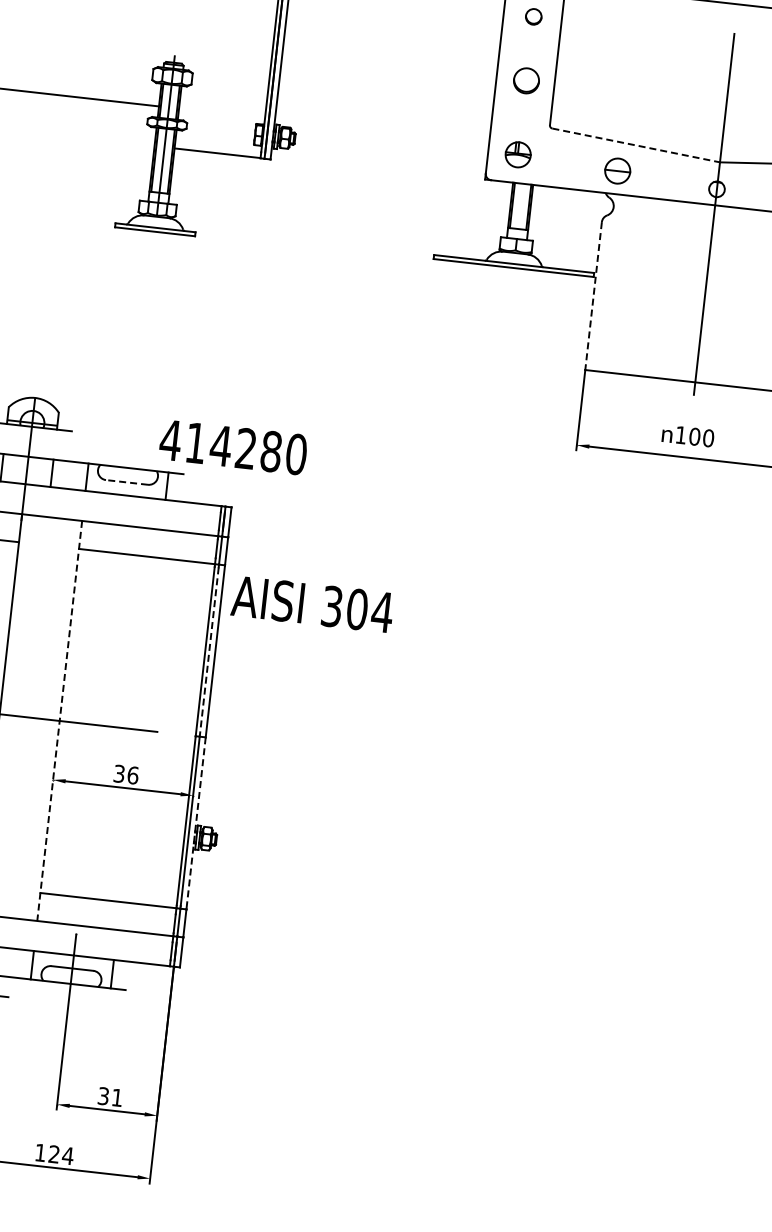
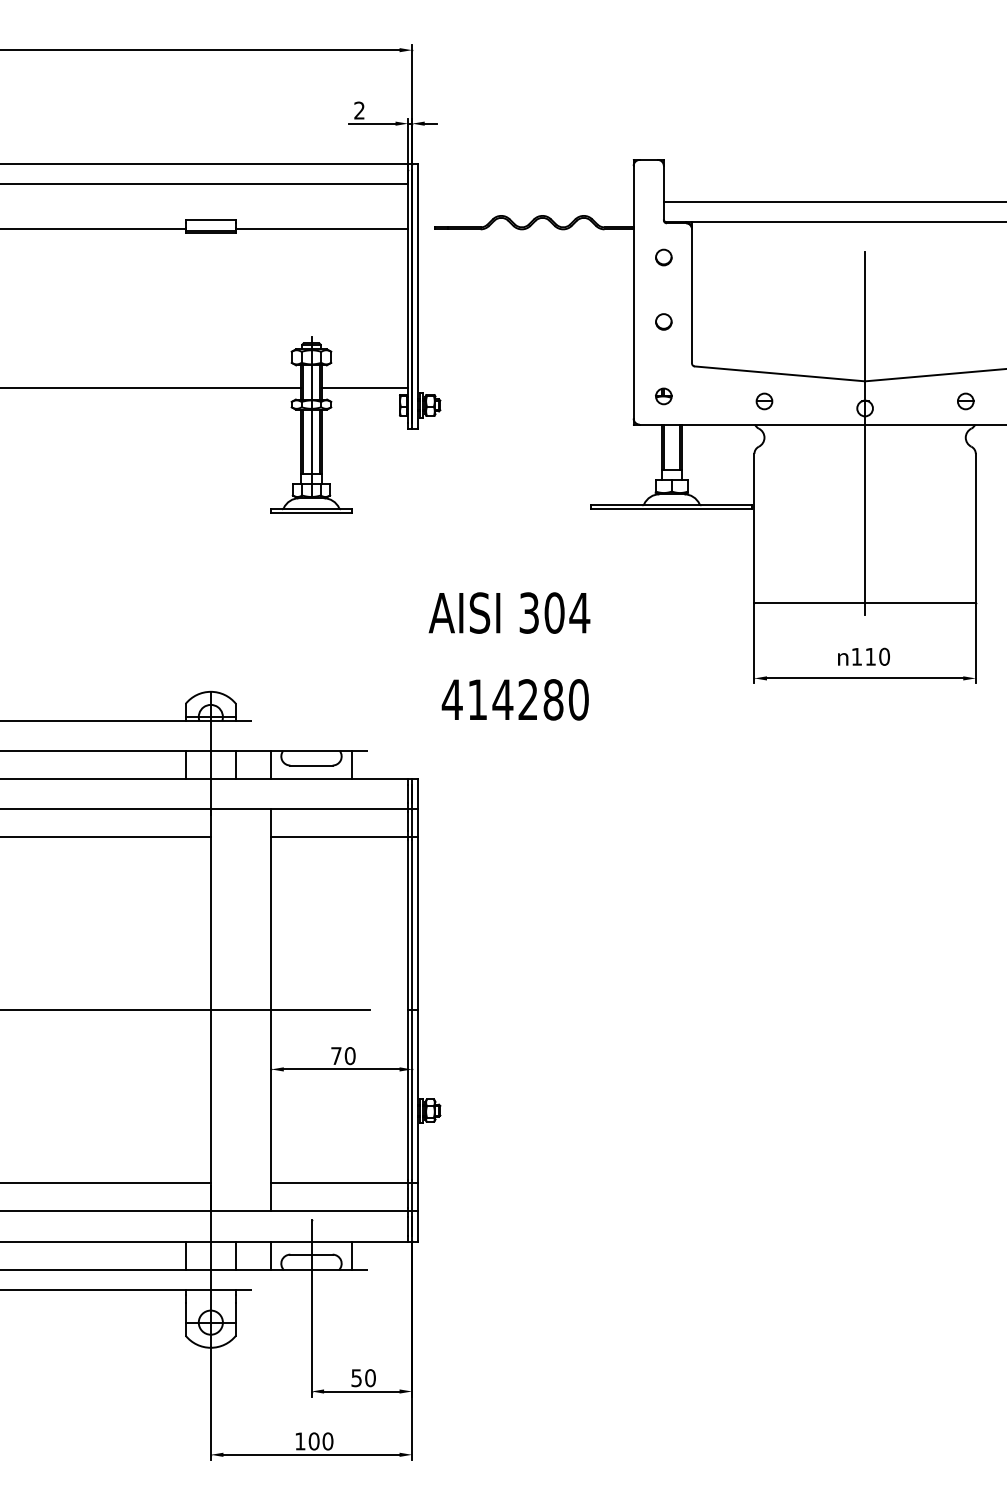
circle: (526, 80) -> (663, 321), size x0.62
line: (636, 145) -> (780, 373), dashed -> solid
line: (217, 153) -> (364, 388), moved
part: (517, 154) -> (663, 396), size x0.62
part: (617, 171) -> (764, 401), size x0.62
line: (593, 296) -> (754, 528), dashed -> solid
text: (694, 436) -> (870, 656), 100 -> 110
text: (232, 446) -> (514, 699), moved
line: (126, 482) -> (311, 765), dashed -> solid
text: (312, 603) -> (509, 612), moved
line: (209, 652) -> (412, 925), dashed -> solid
line: (59, 721) -> (271, 1010), dashed -> solid
text: (126, 775) -> (343, 1056), 36 -> 70
line: (196, 823) -> (418, 1096), dashed -> solid
text: (110, 1097) -> (363, 1378), 31 -> 50
text: (60, 1155) -> (320, 1441), 124 -> 100

